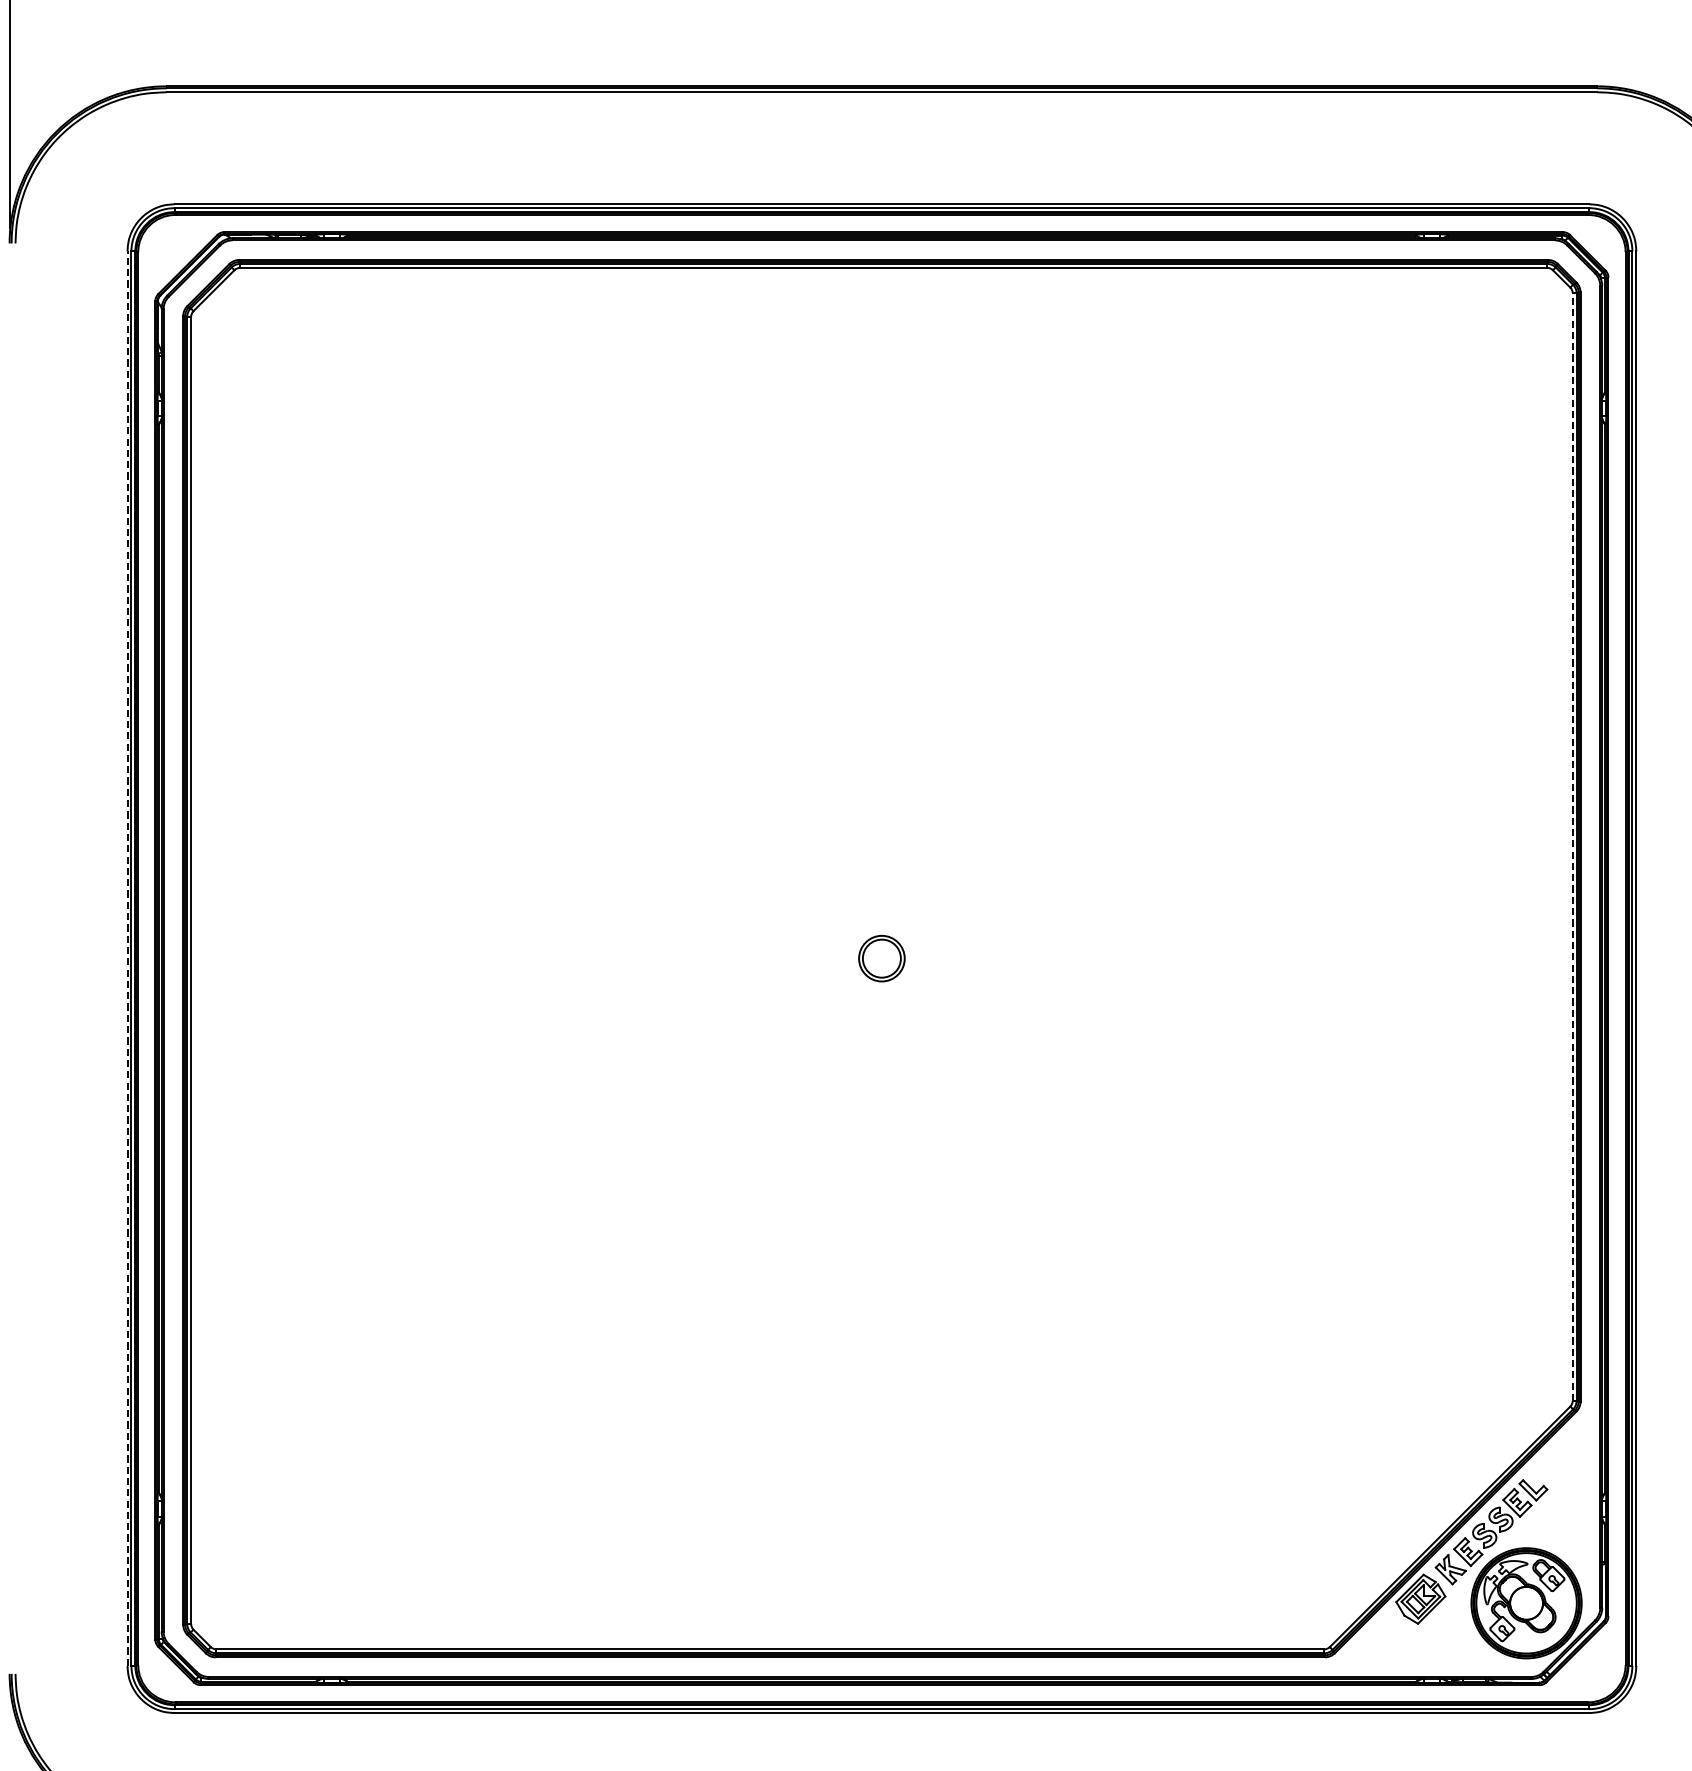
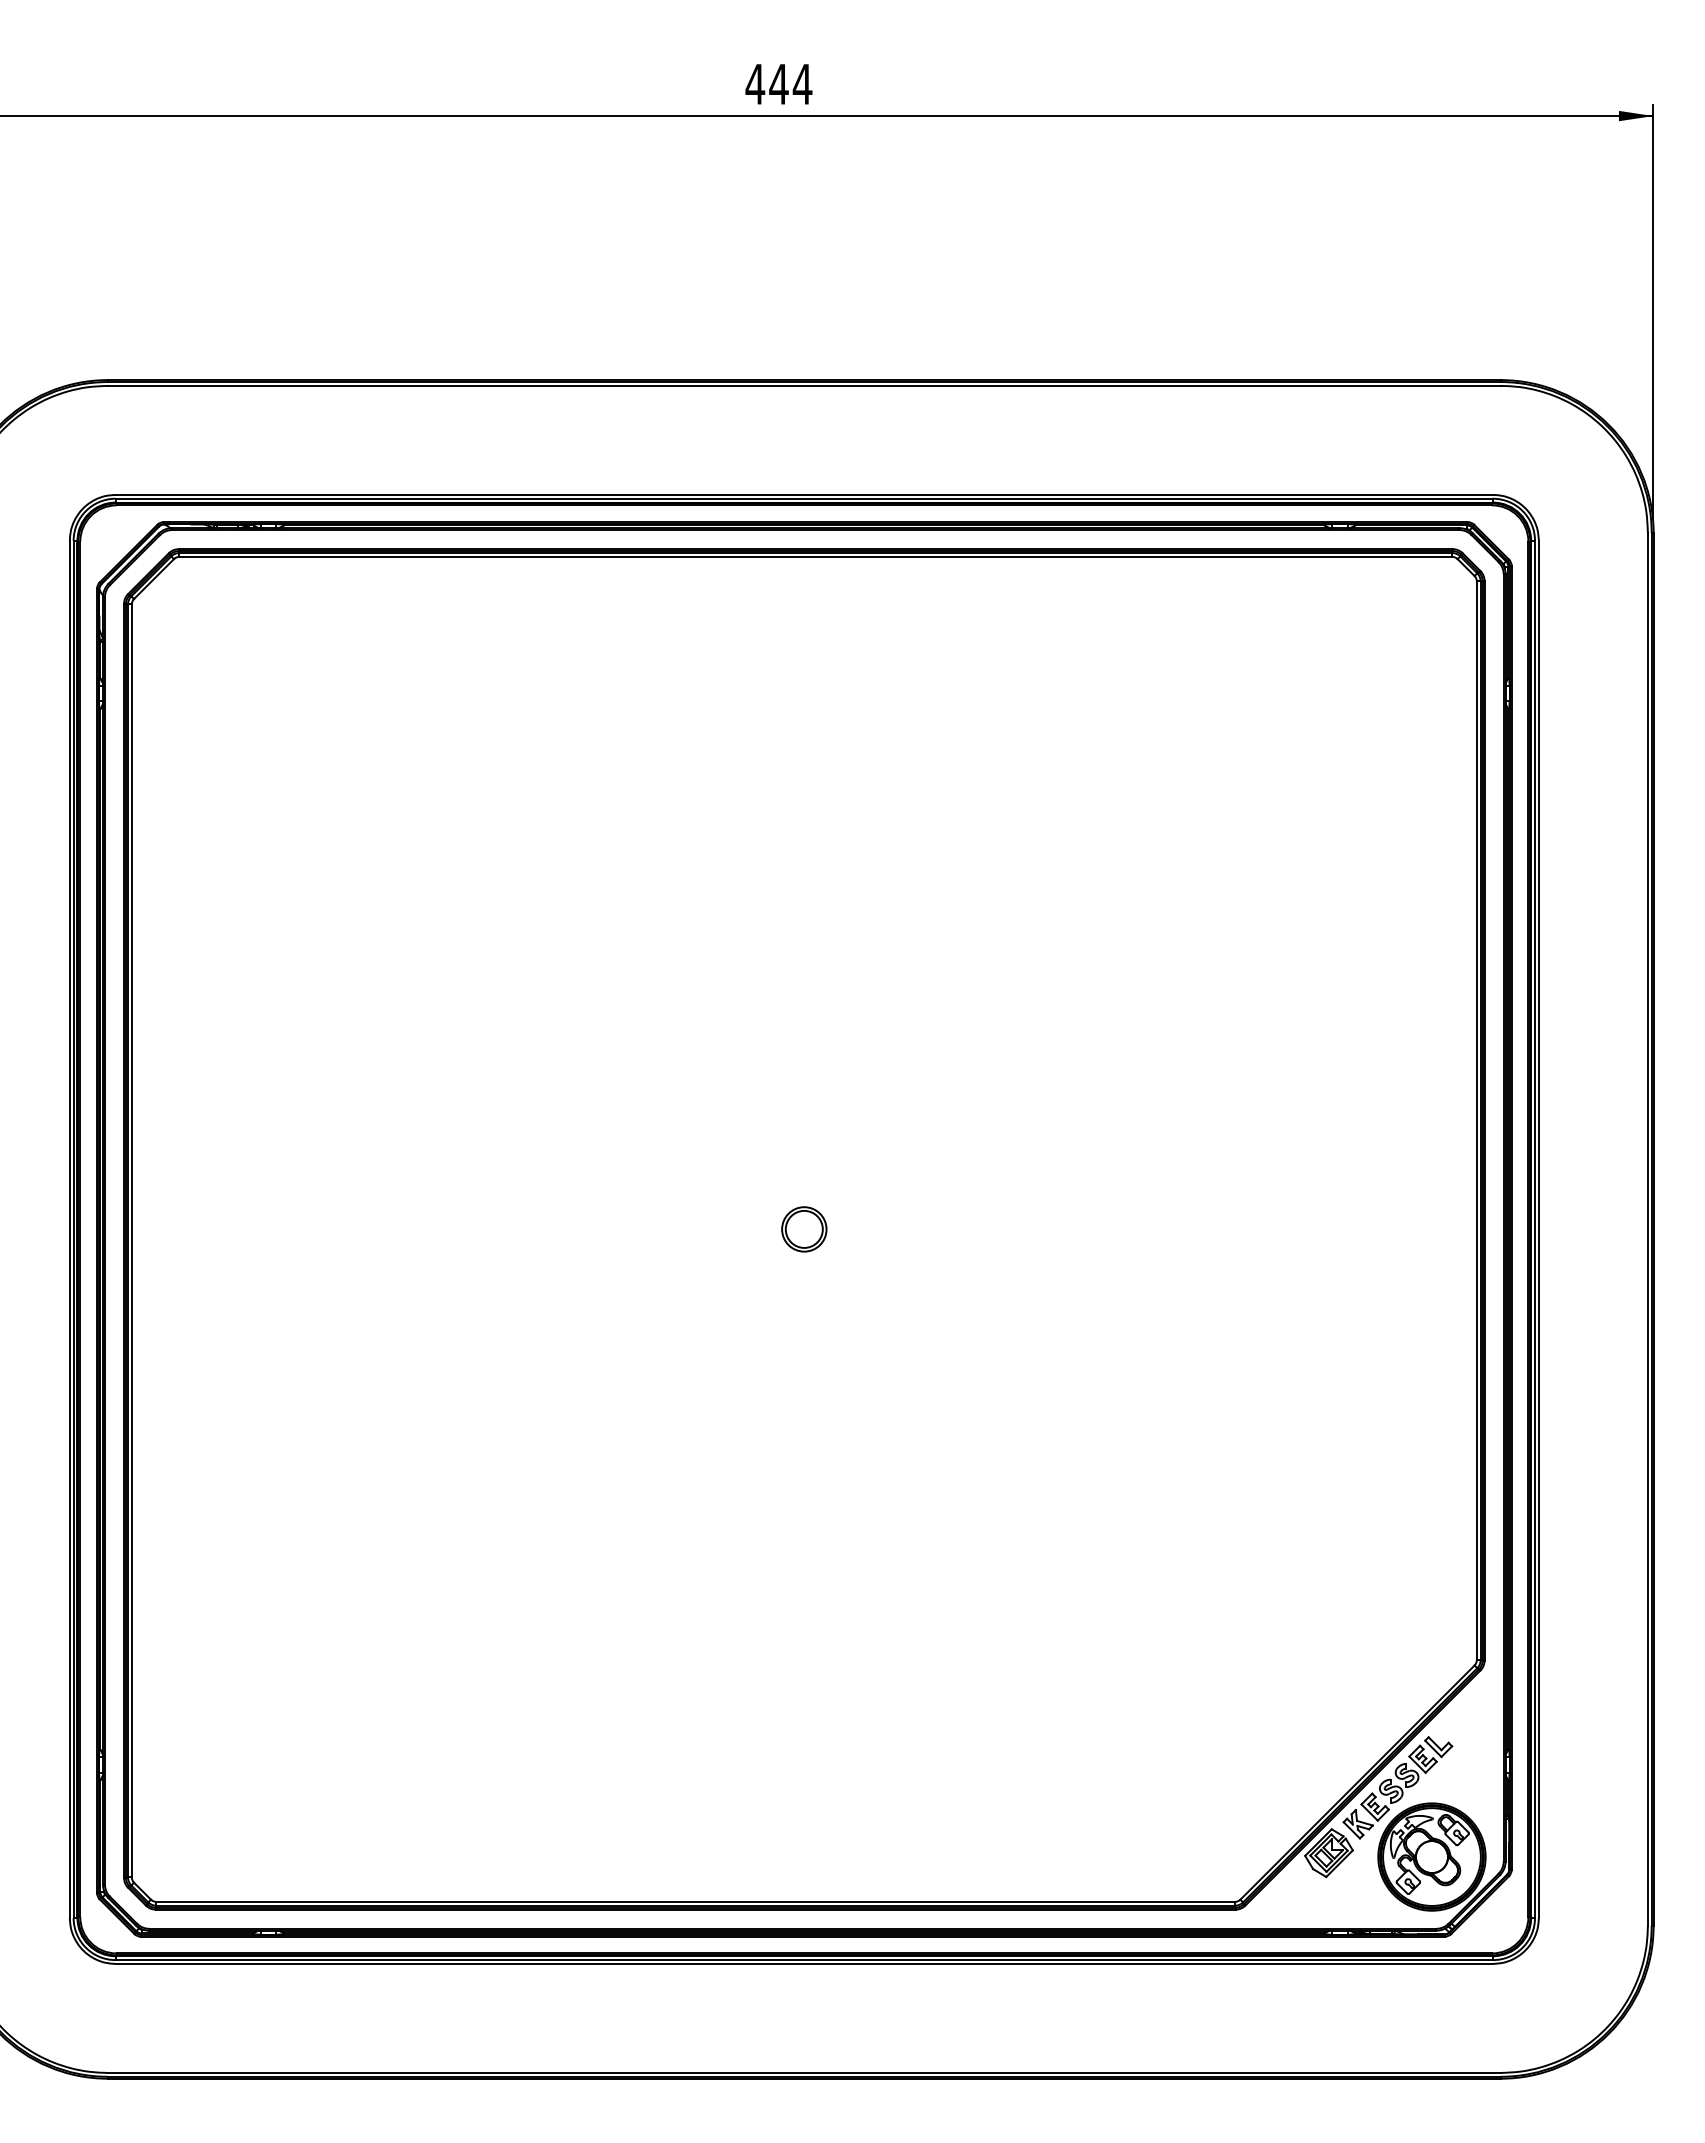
line: (1572, 846) -> (1476, 1120), dashed -> solid
line: (127, 958) -> (69, 1229), dashed -> solid

